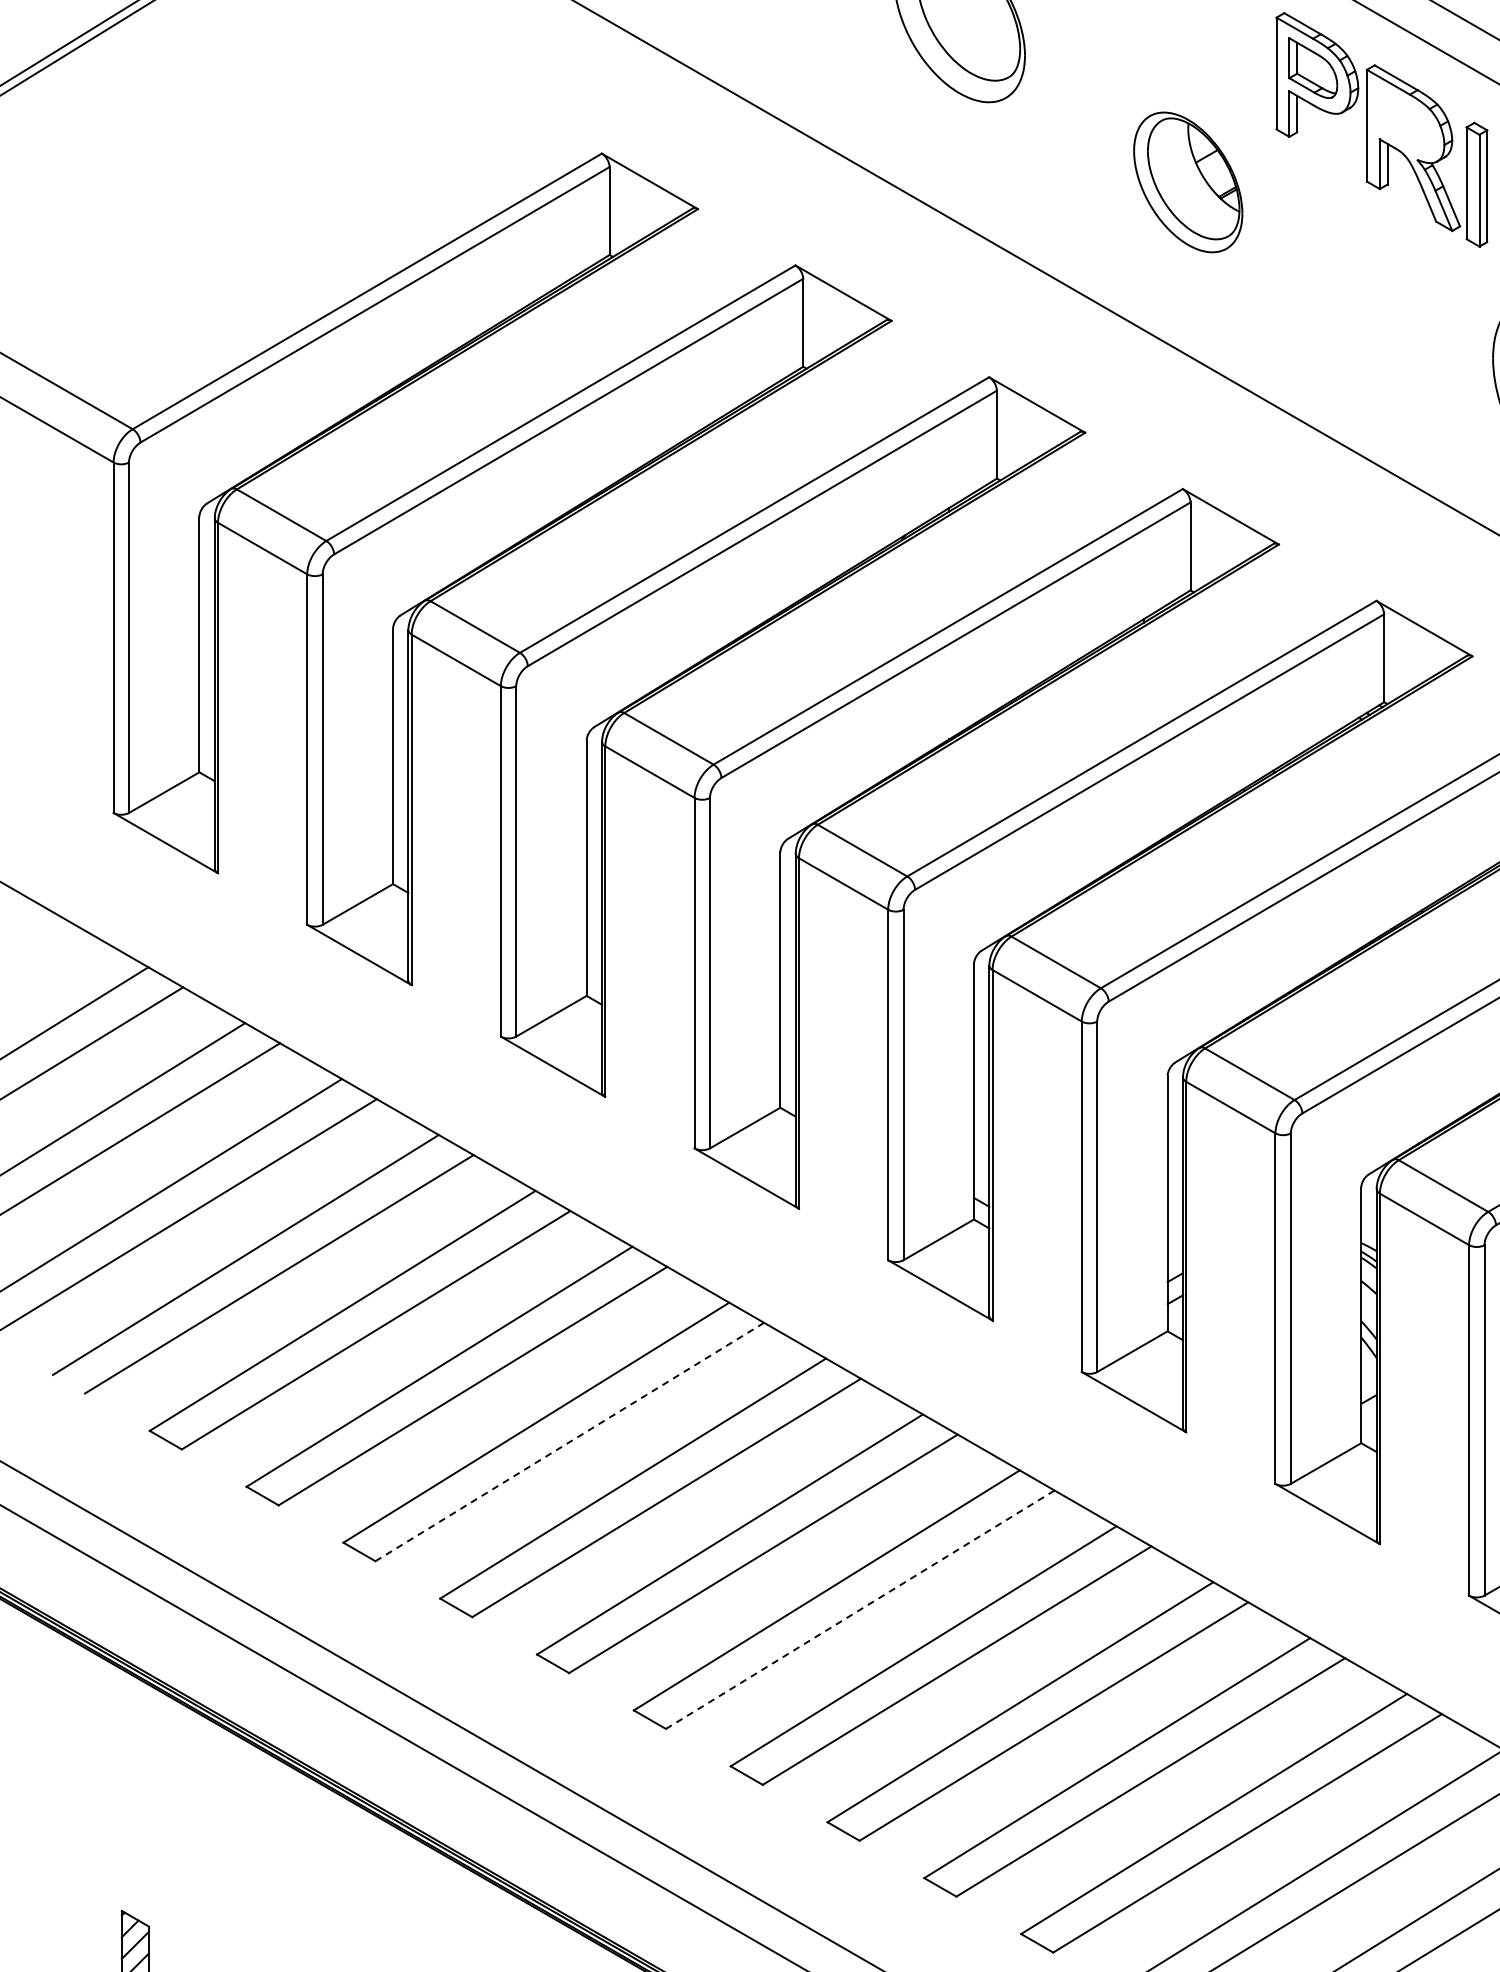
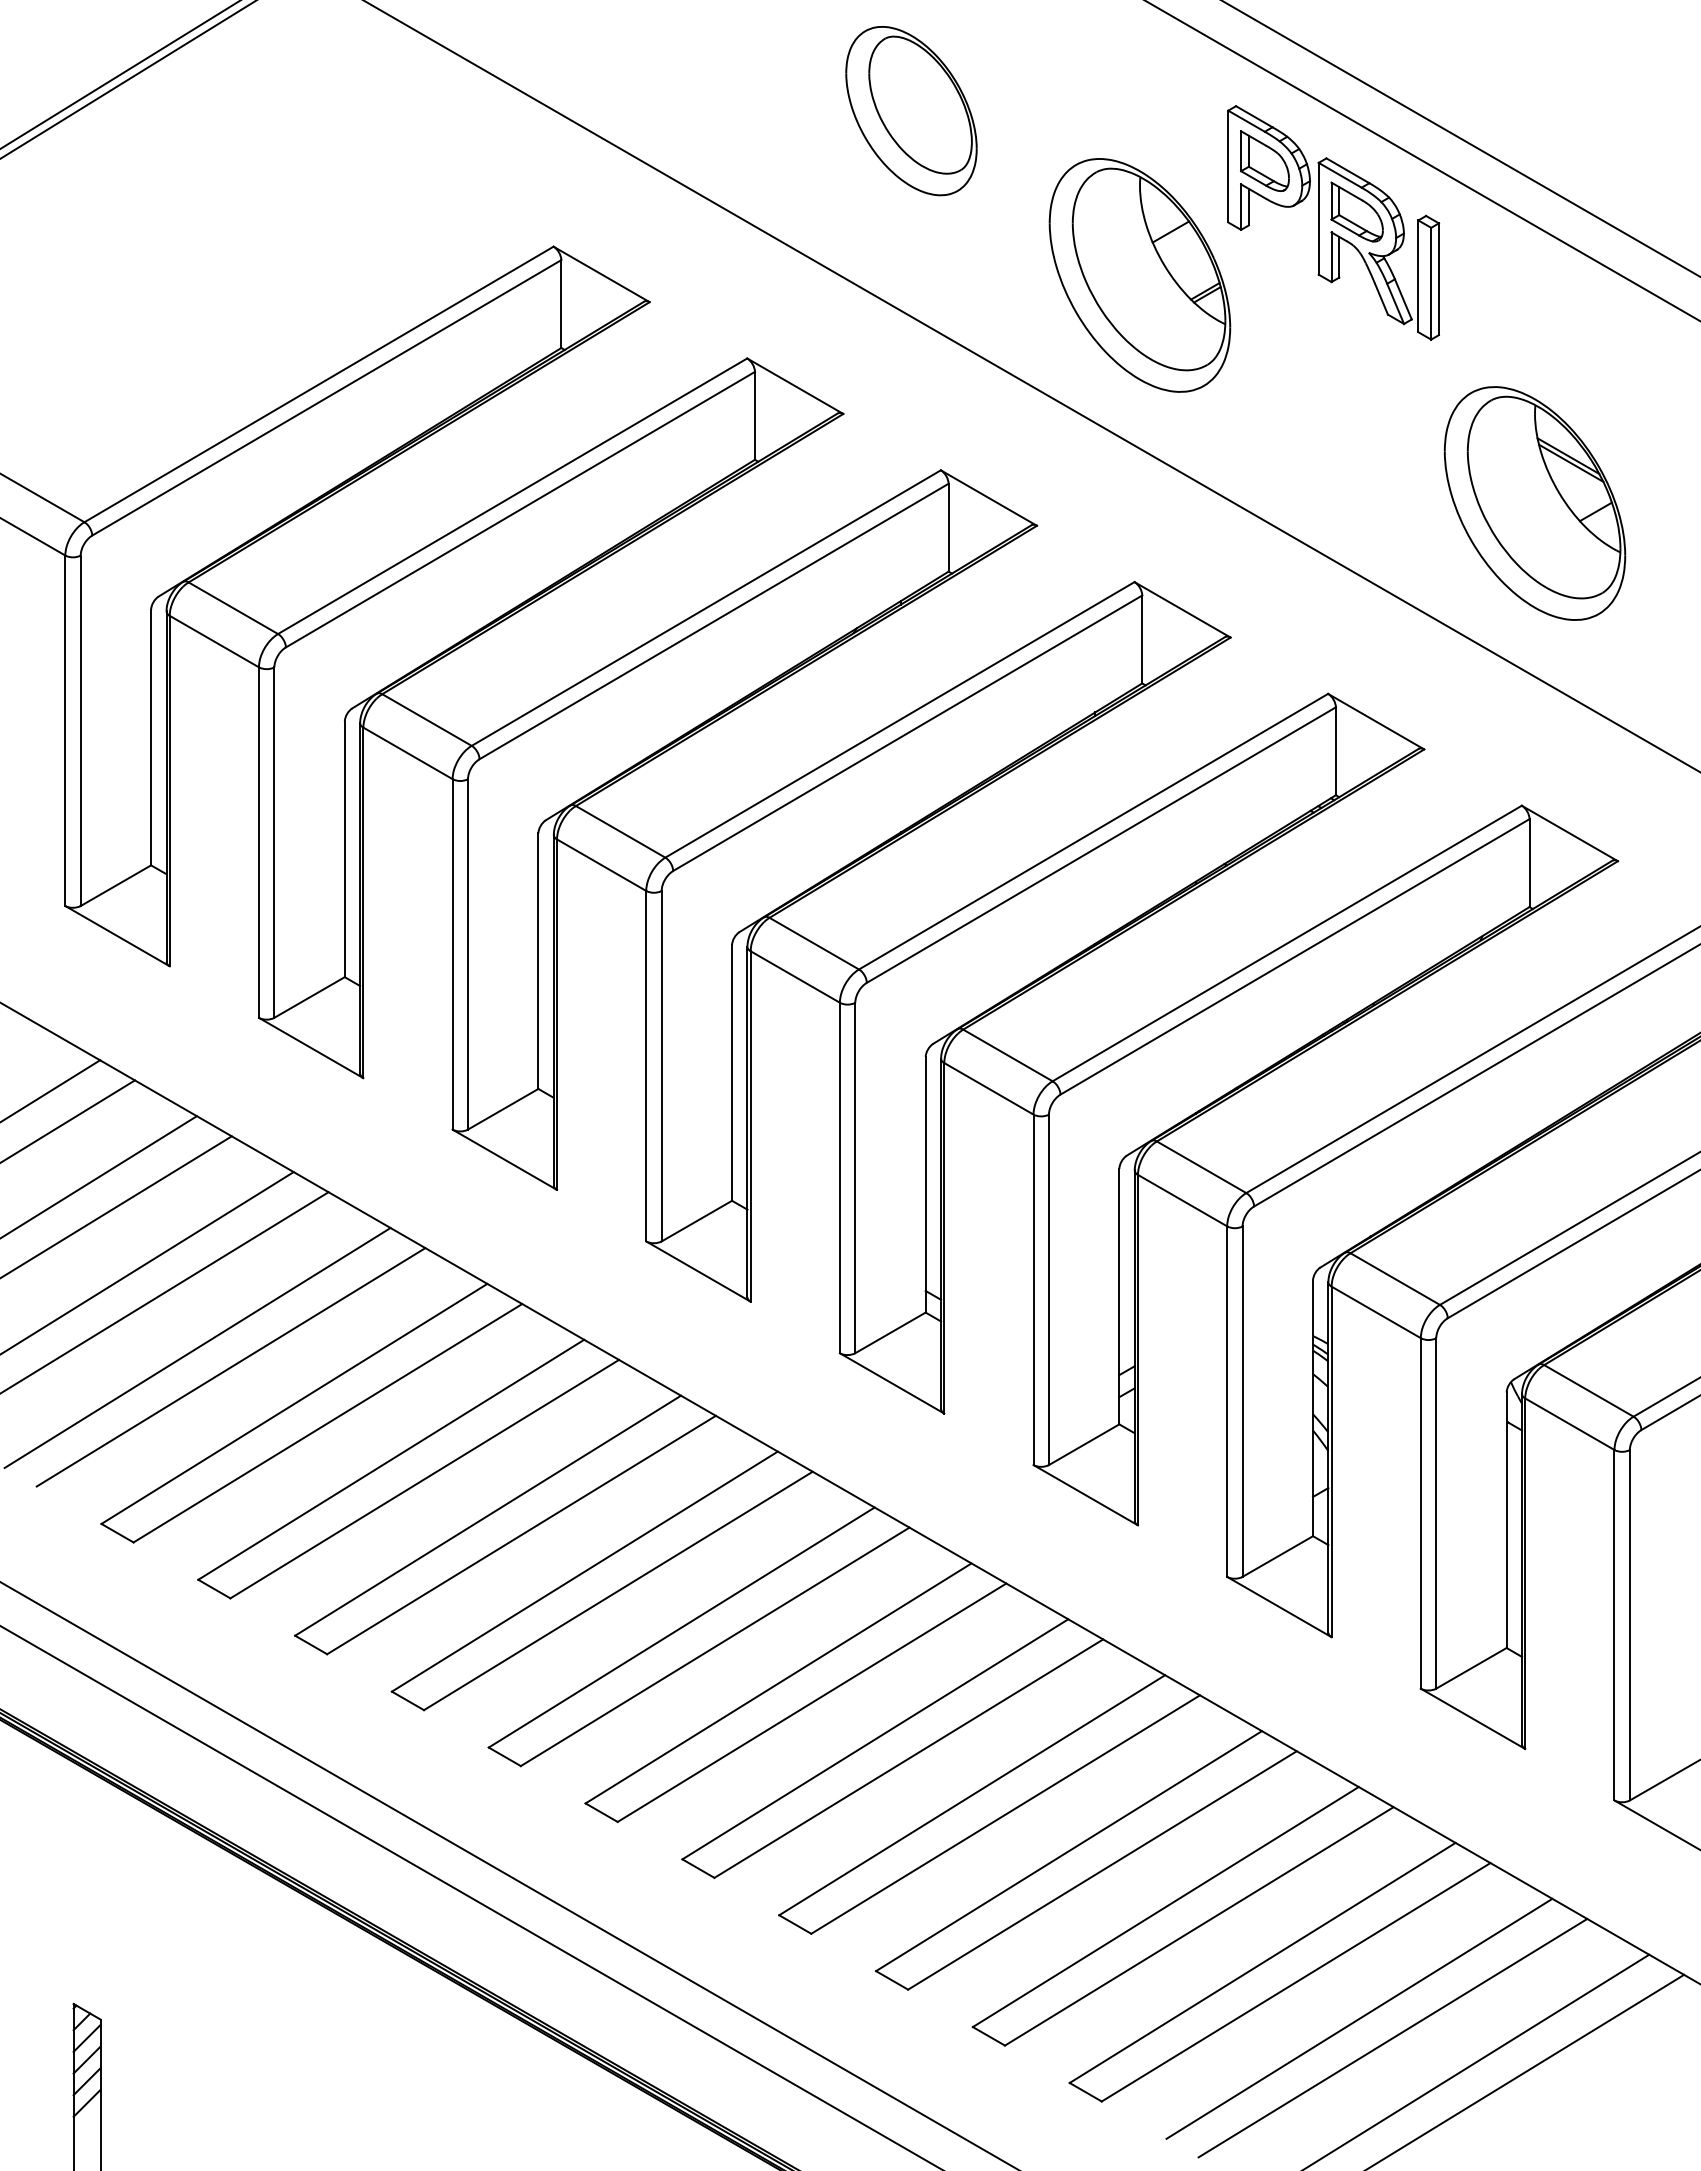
part: (1404, 118) -> (1356, 211), added
part: (1187, 182) -> (1139, 275), size x1.67
line: (569, 1442) -> (521, 1535), dashed -> solid
line: (860, 1609) -> (812, 1702), dashed -> solid

